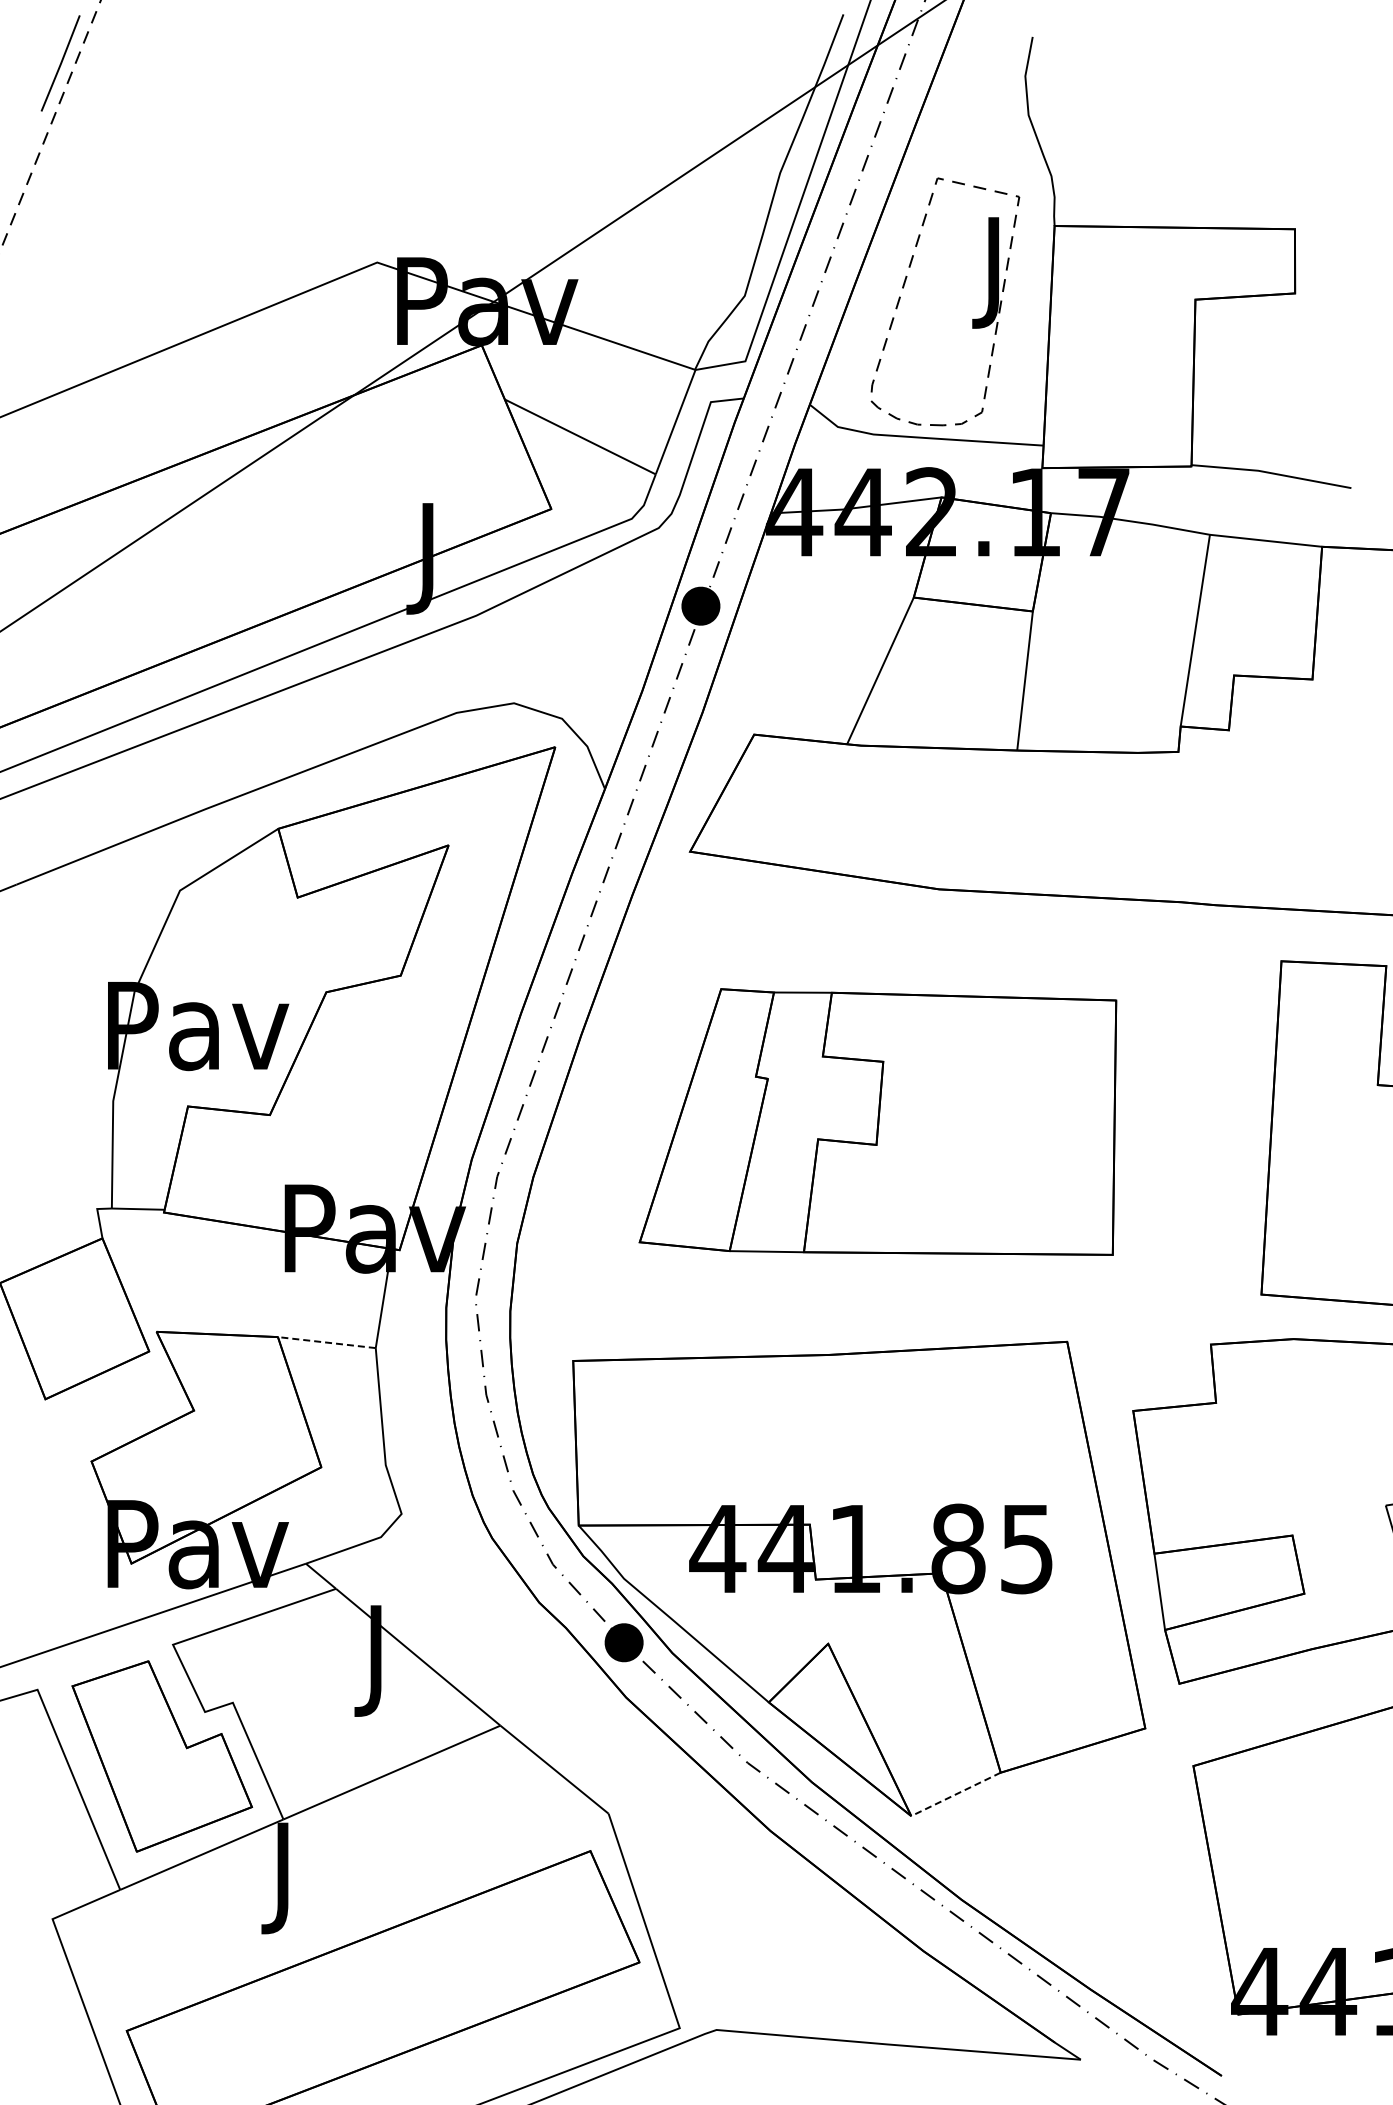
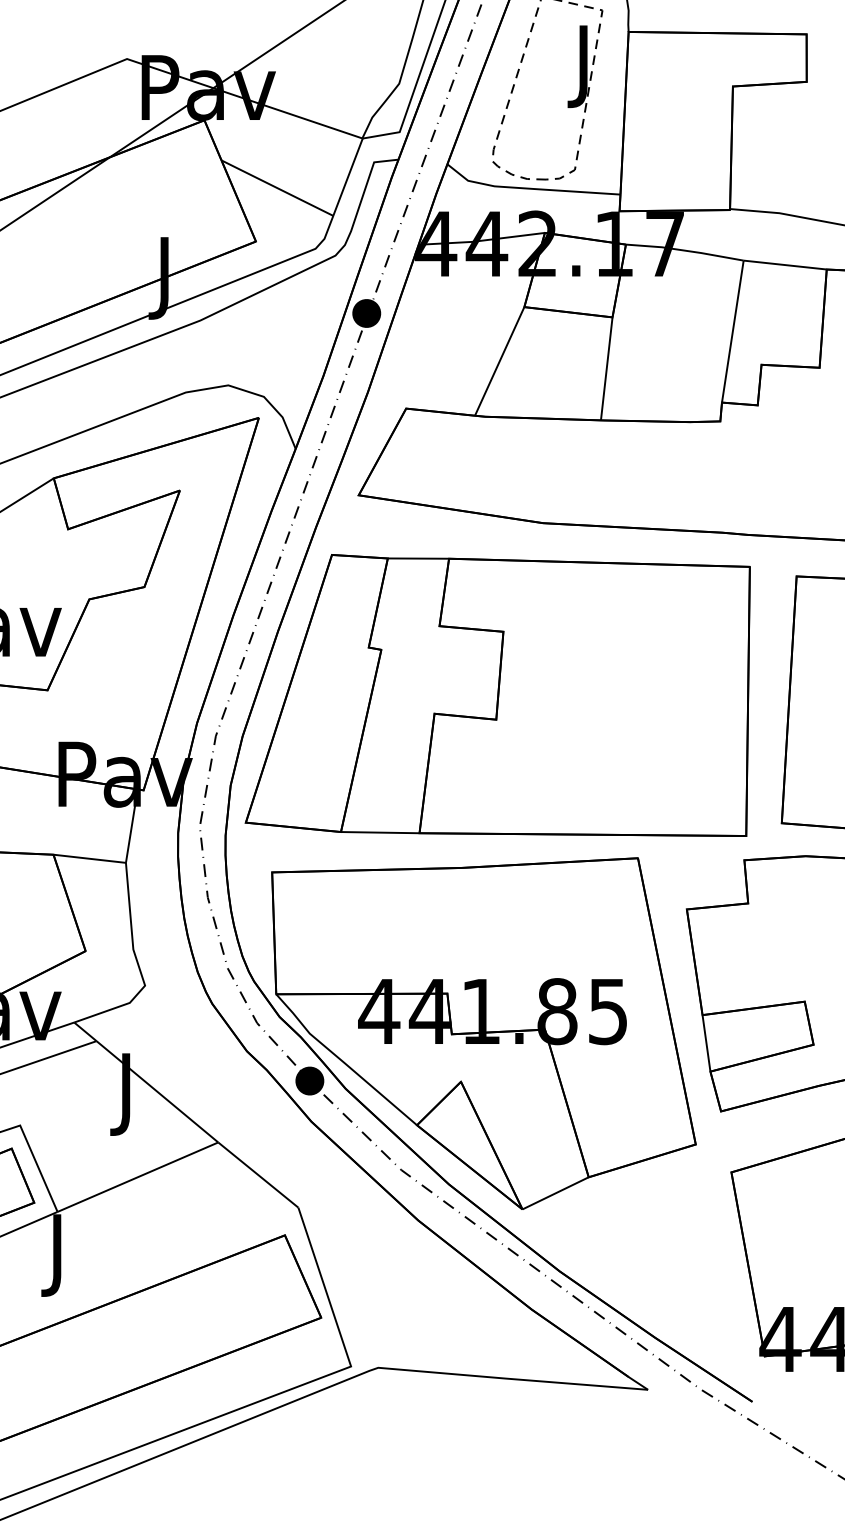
part: (877, 1121) -> (497, 695), size x1.43
line: (326, 1342) -> (89, 858), dashed -> solid
line: (956, 1794) -> (555, 1193), dashed -> solid

